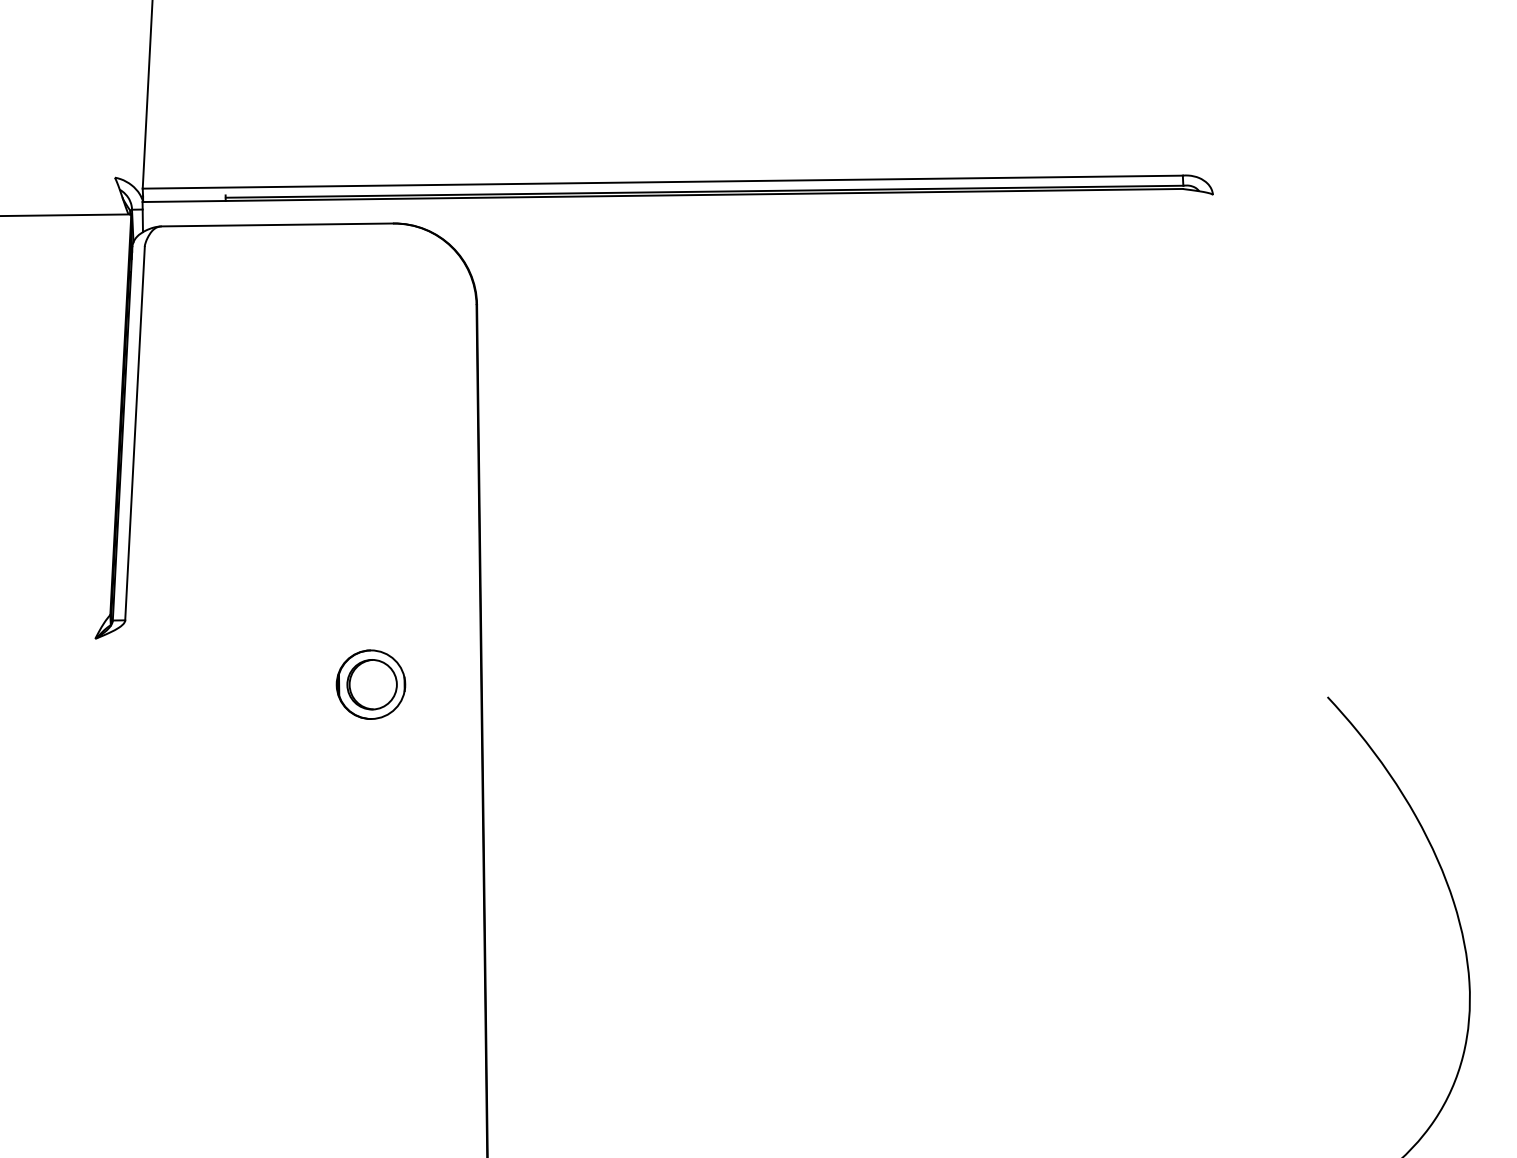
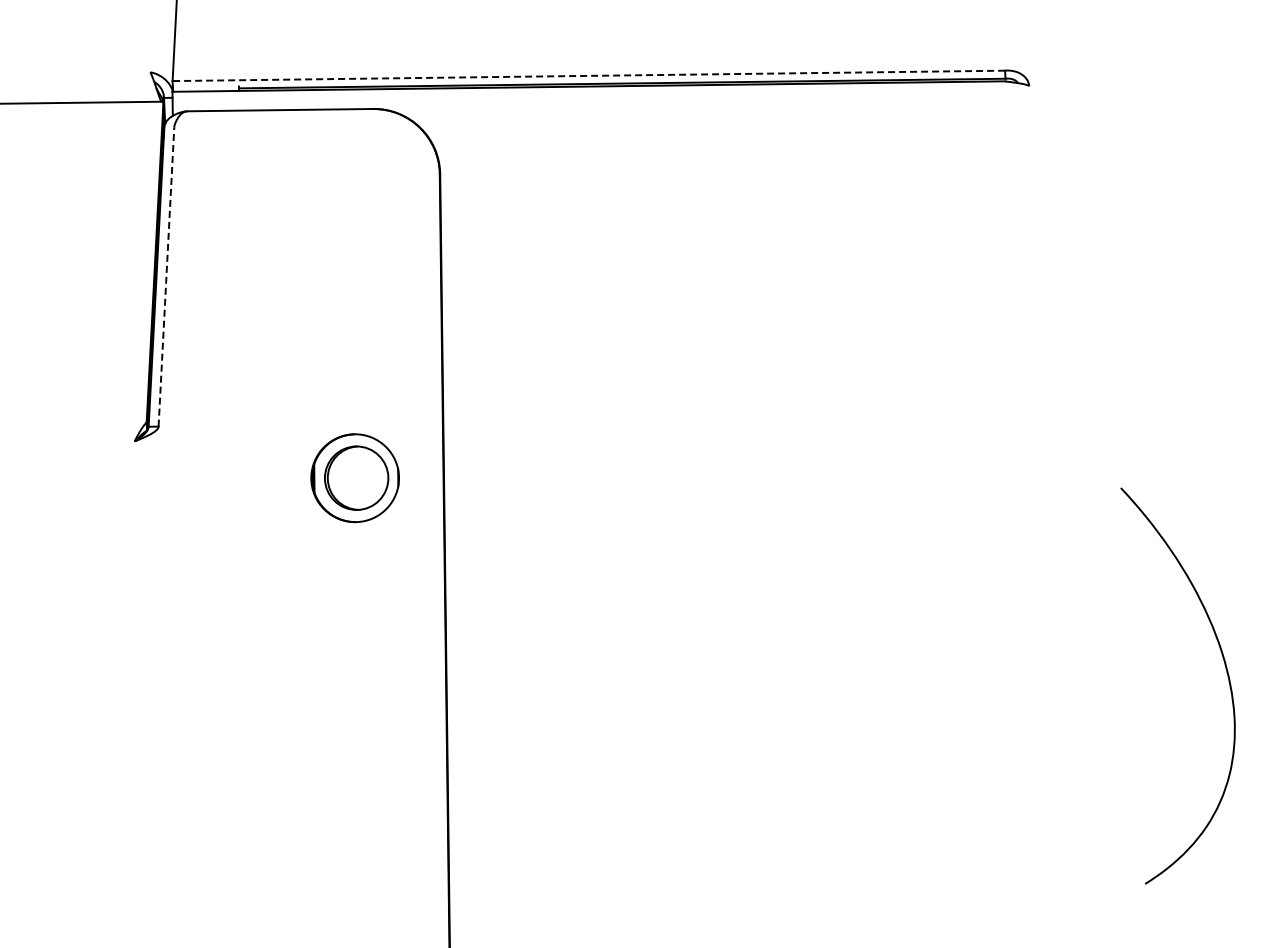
line: (662, 181) -> (588, 75), solid -> dashed
line: (135, 434) -> (166, 277), solid -> dashed
part: (371, 683) -> (355, 477), size x1.6

